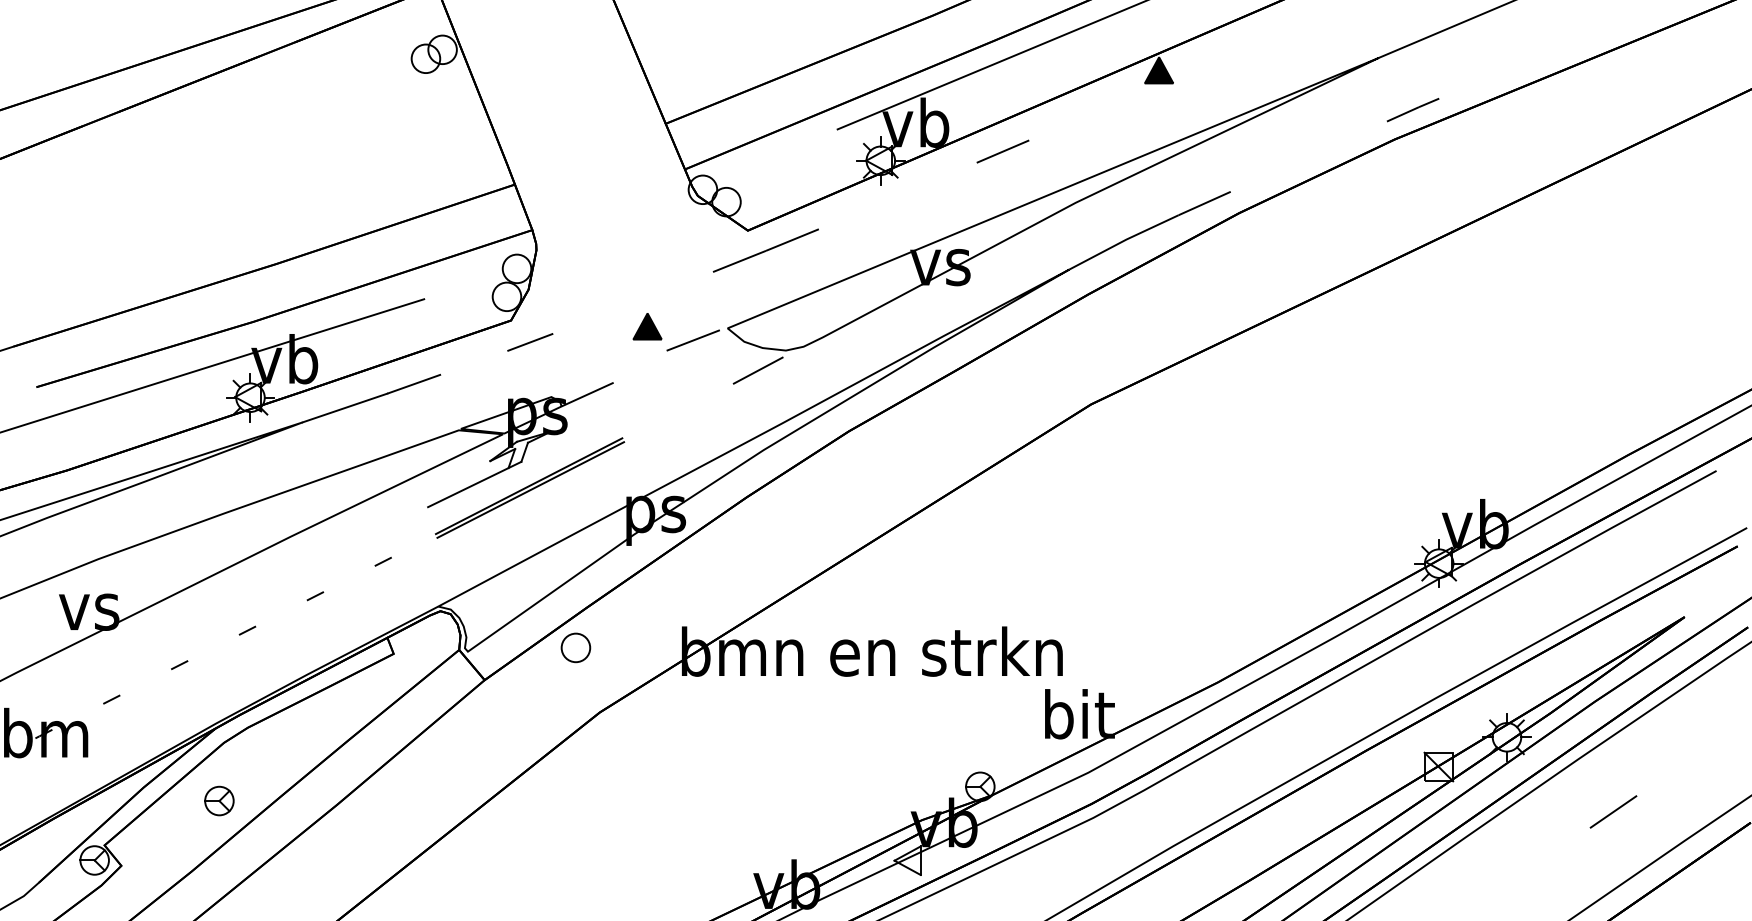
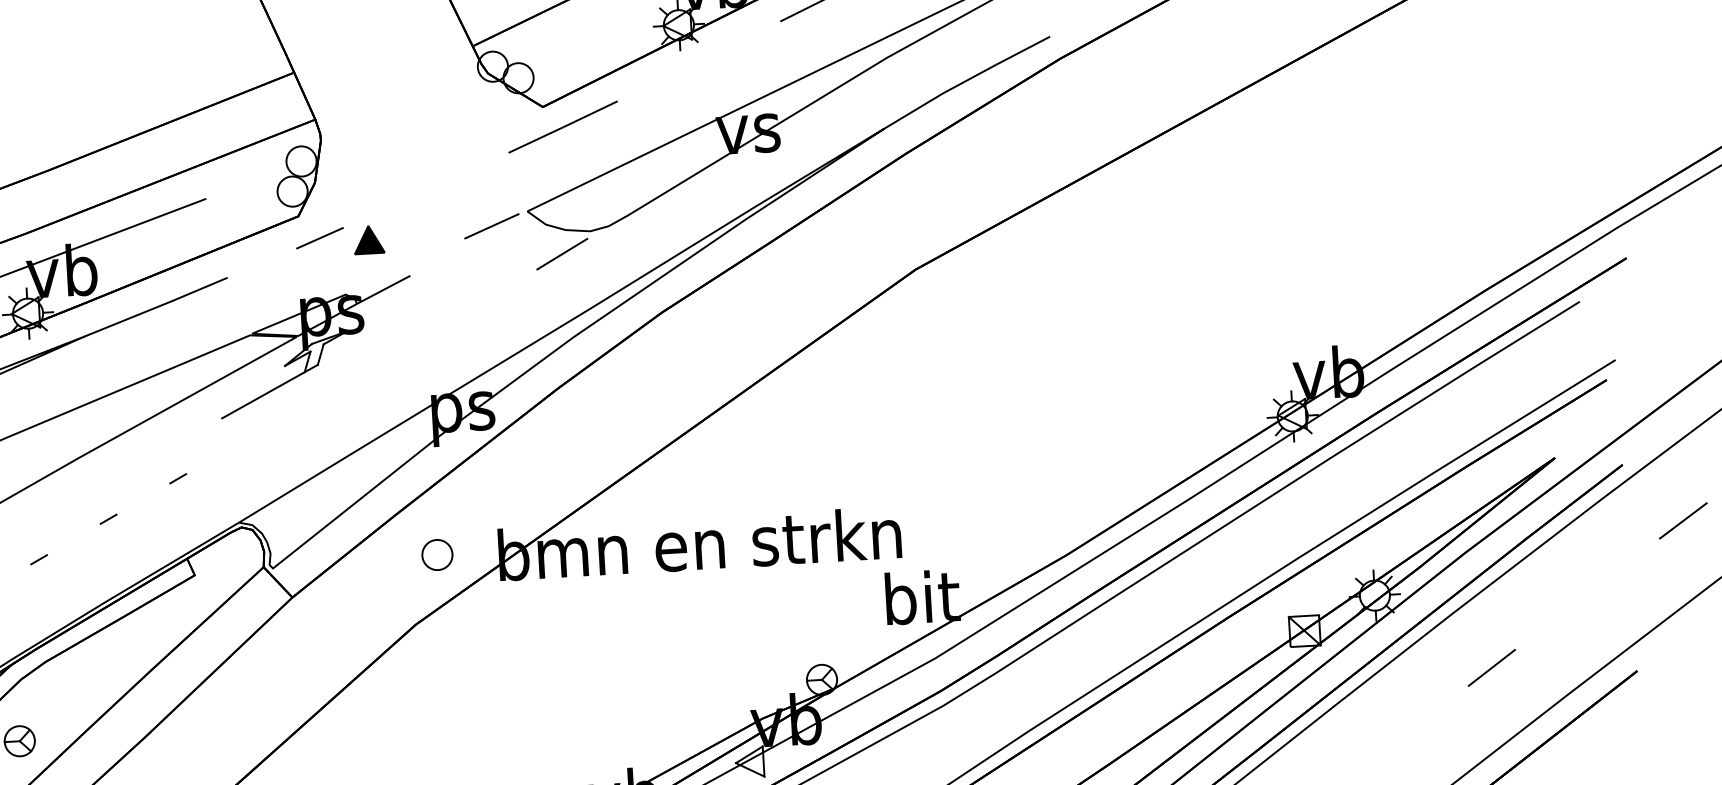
part: (647, 326) -> (369, 239), moved
part: (530, 487) -> (329, 391), removed
part: (575, 647) -> (436, 554), moved

